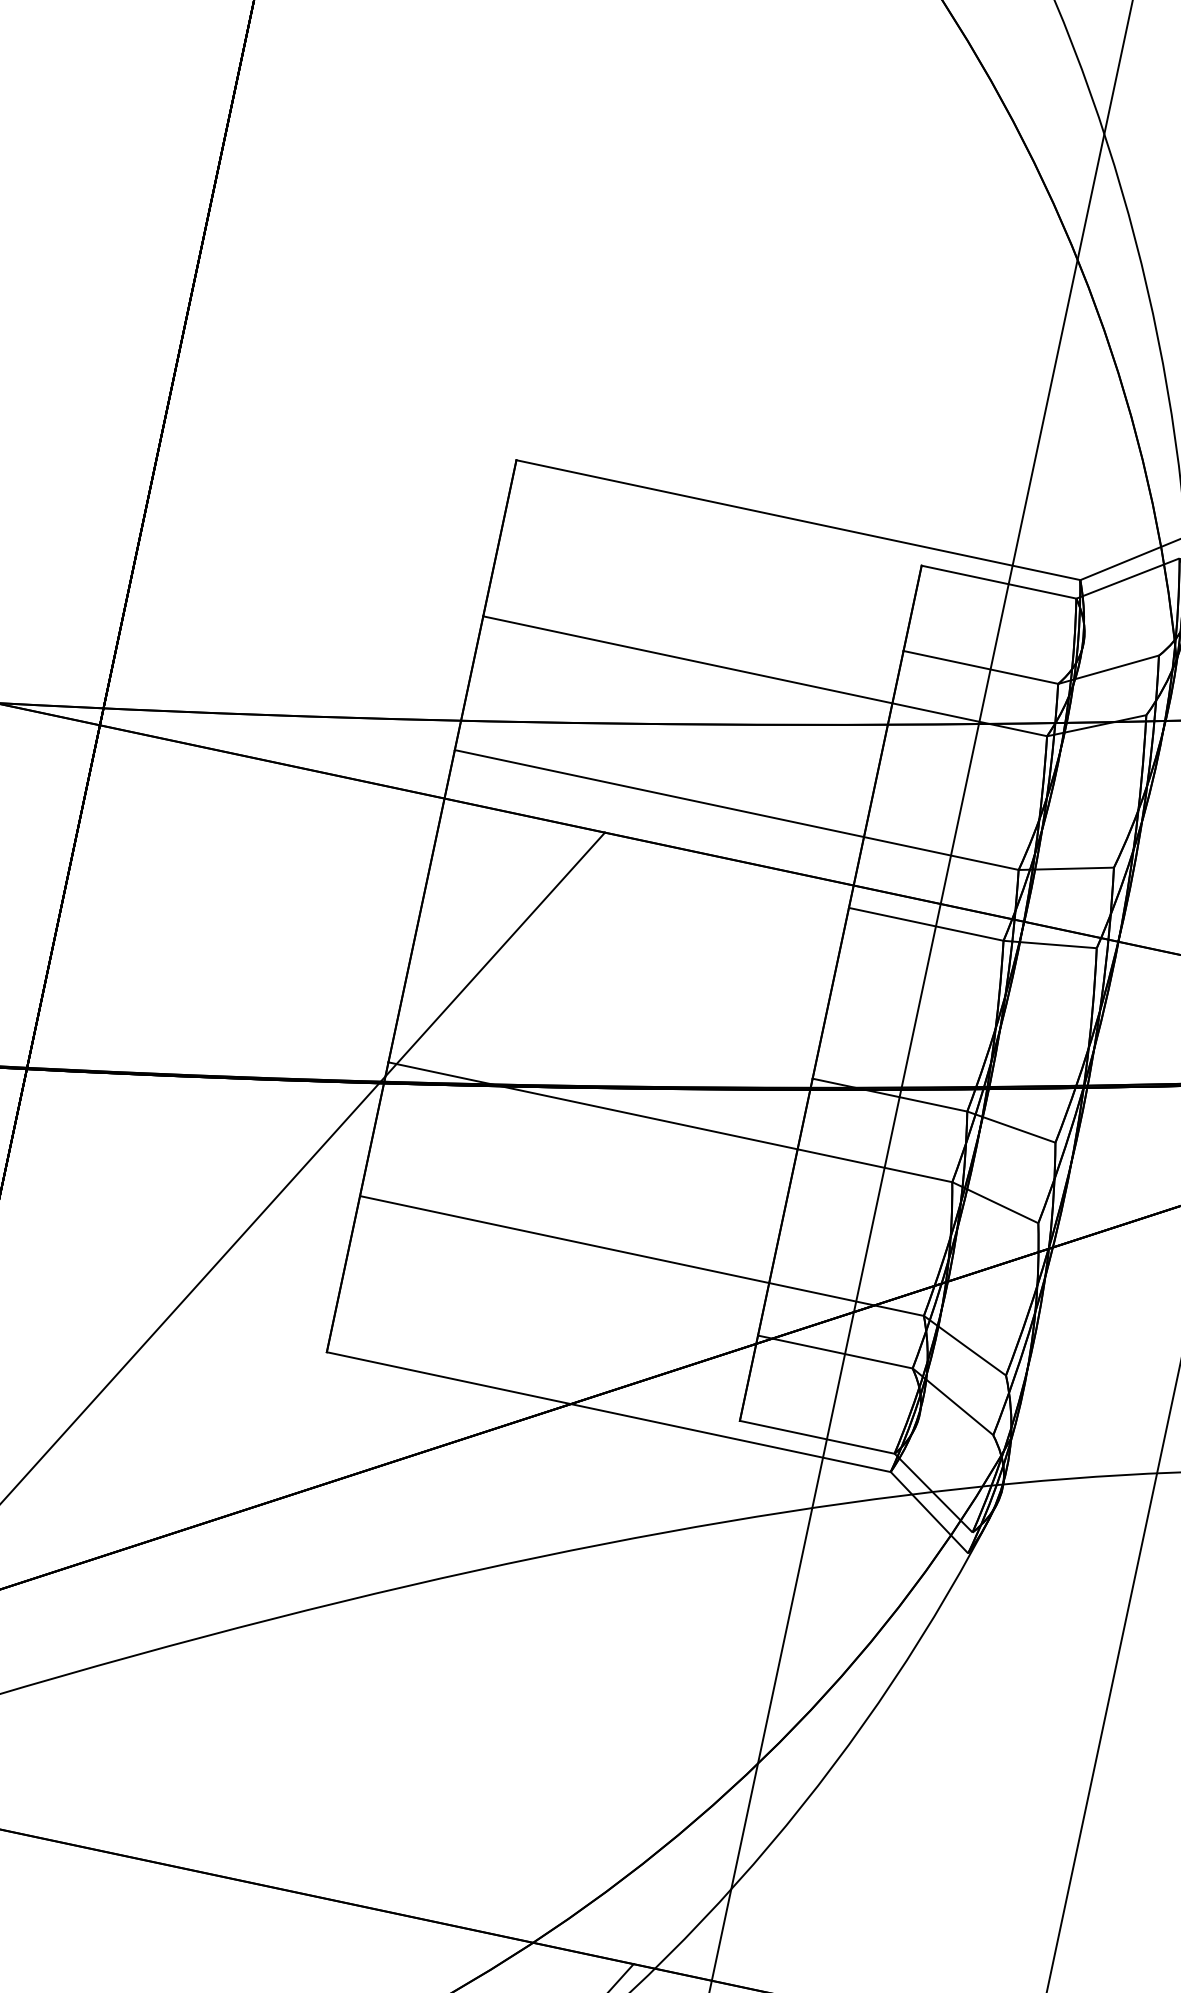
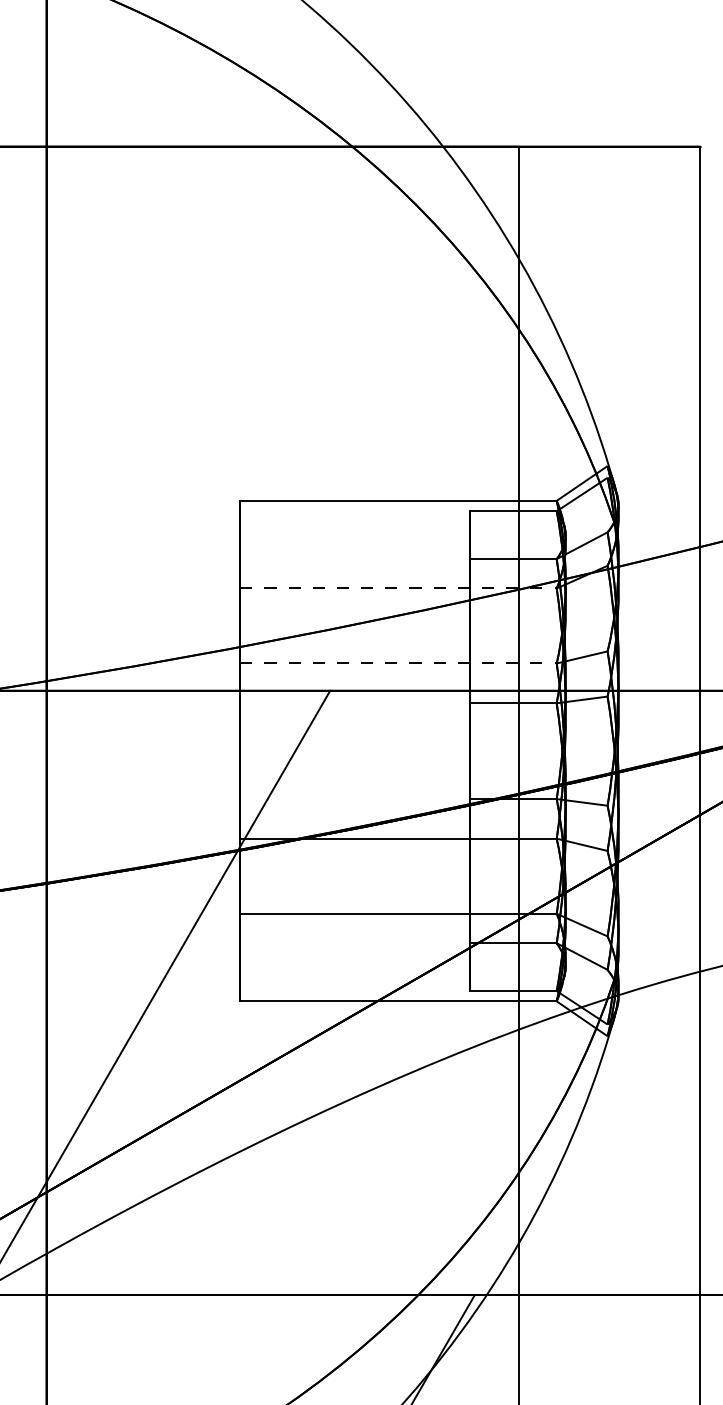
line: (766, 676) -> (399, 588), solid -> dashed
line: (738, 810) -> (399, 663), solid -> dashed

